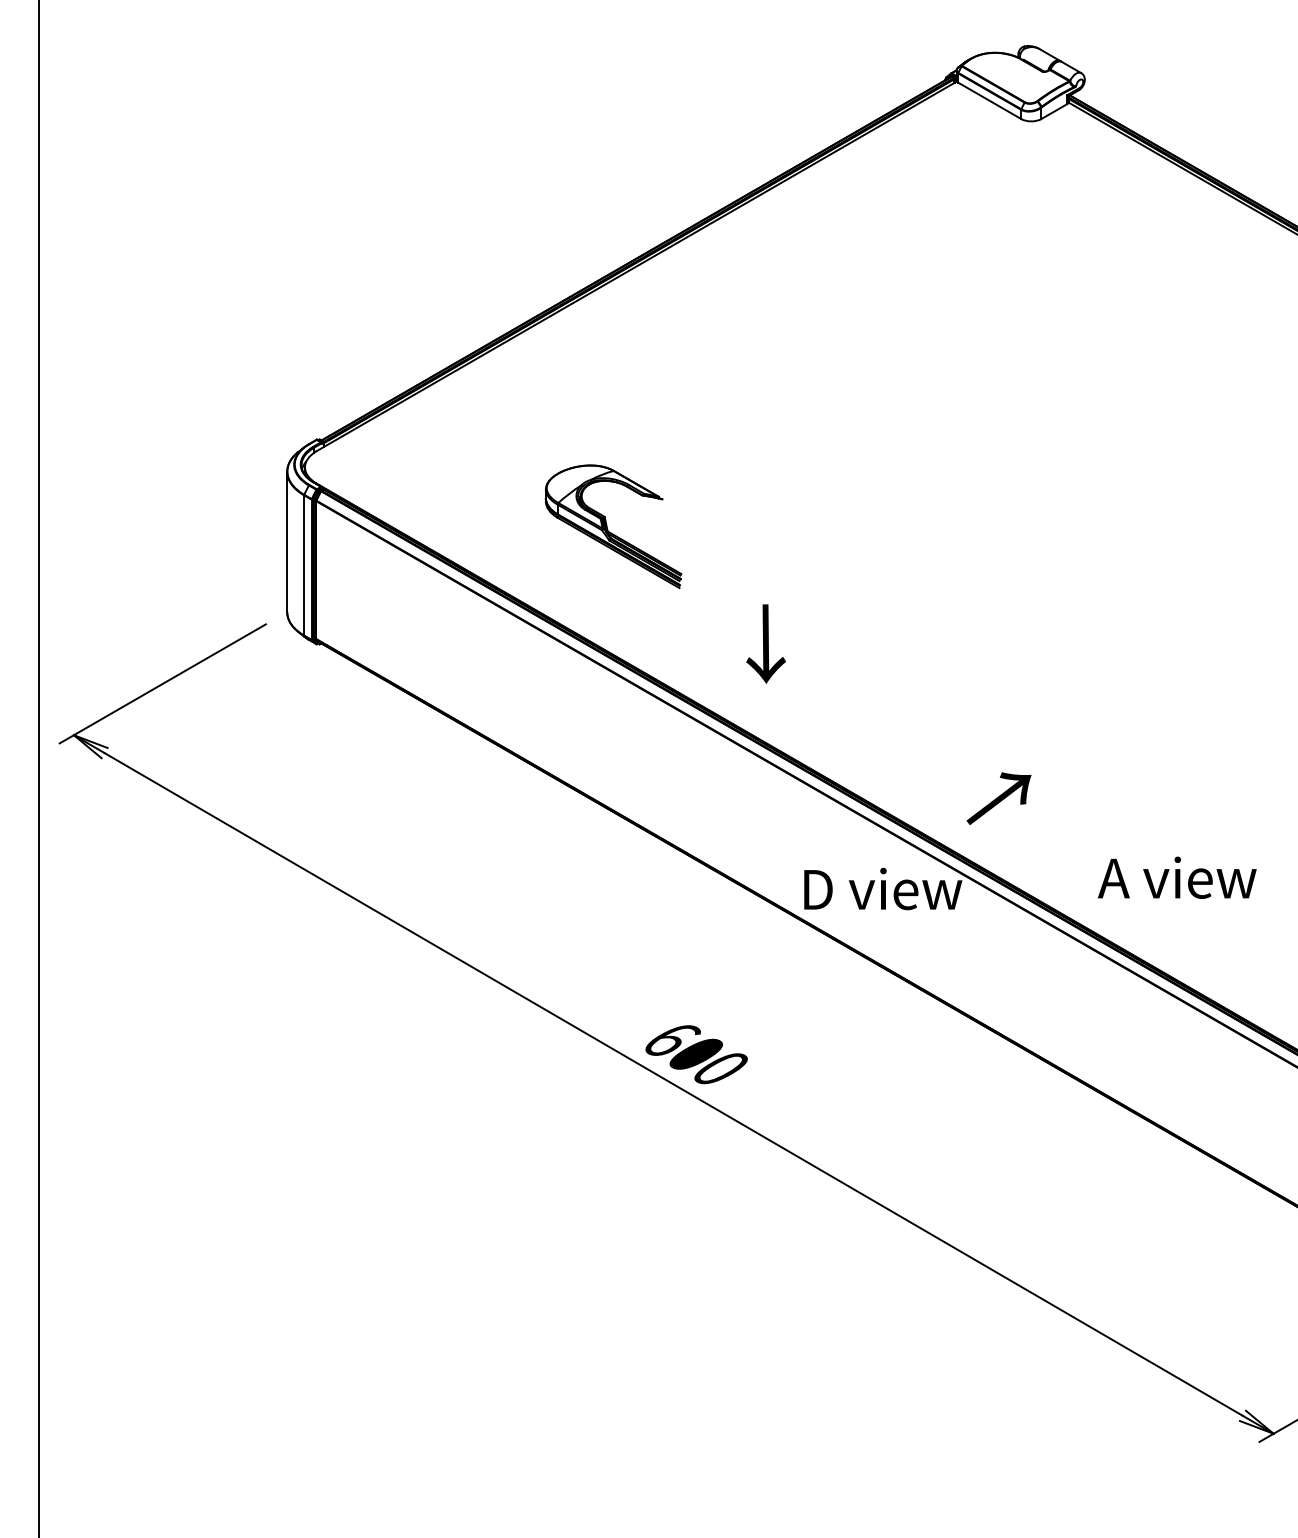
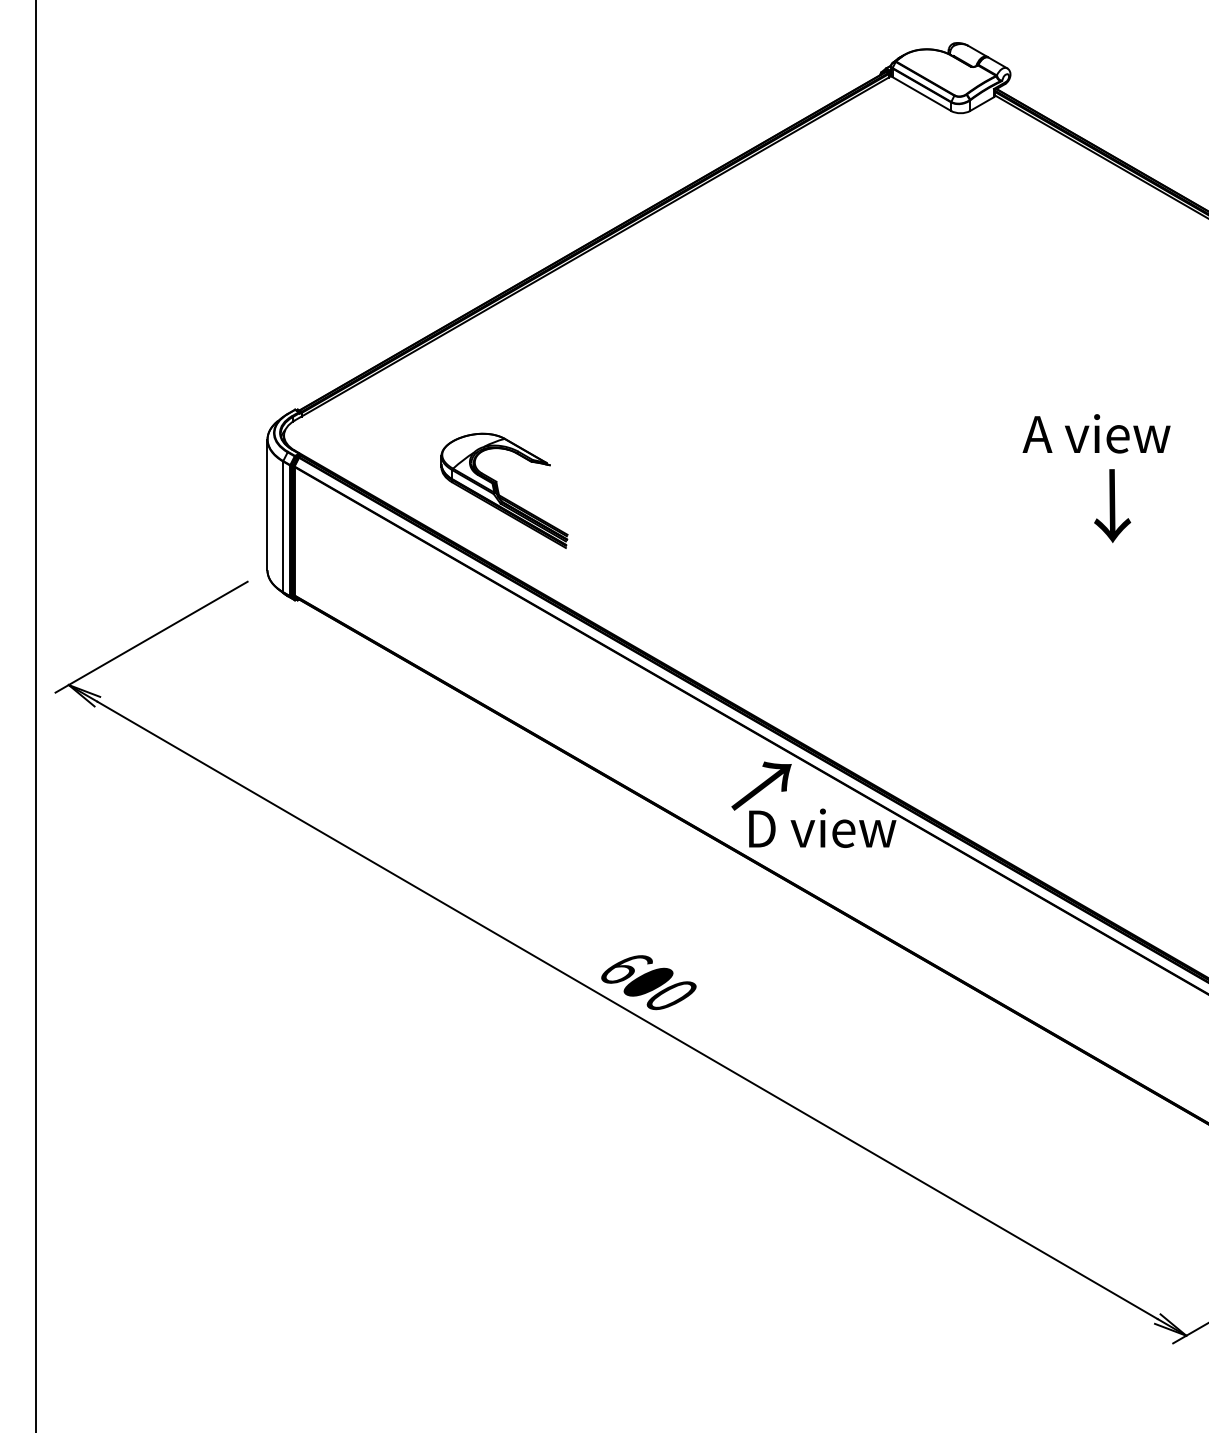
part: (613, 526) -> (504, 490), moved
text: (766, 643) -> (1112, 505), moved
text: (998, 797) -> (761, 785), moved
text: (1177, 877) -> (1096, 433), moved

